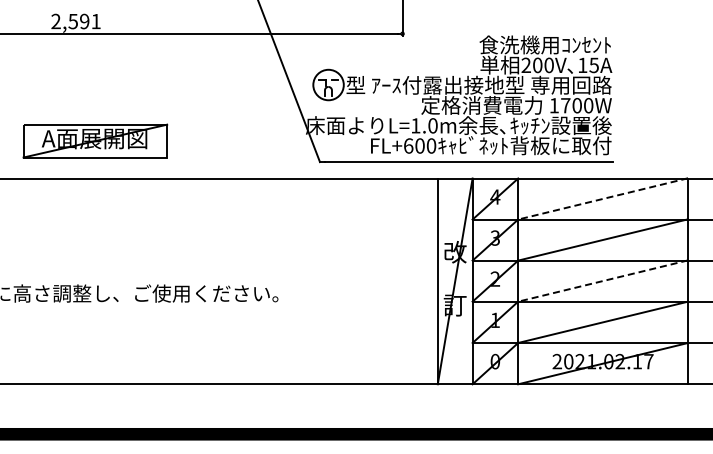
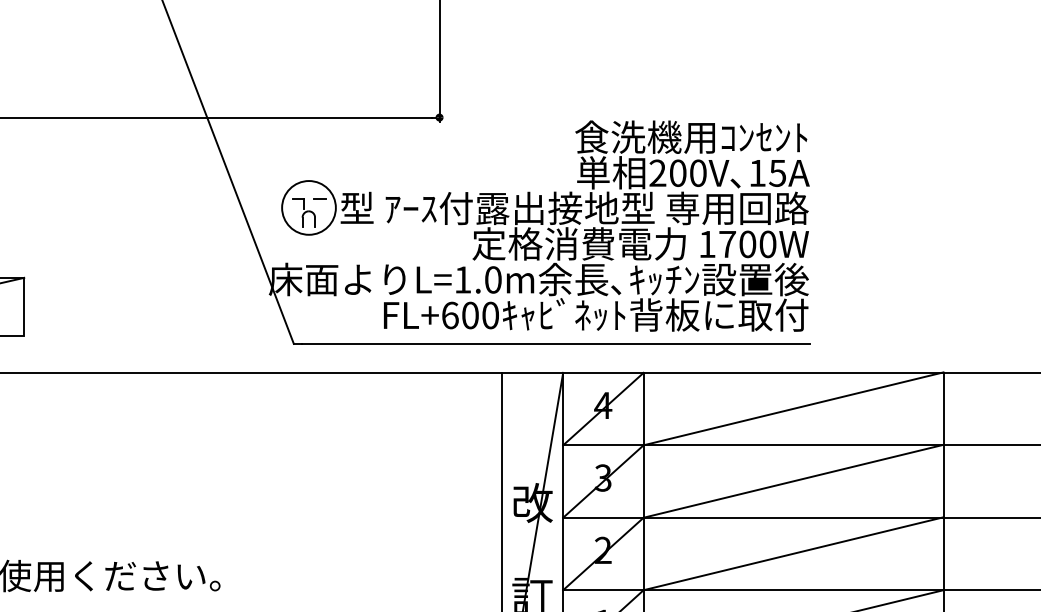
line: (602, 199) -> (792, 409), dashed -> solid
line: (602, 281) -> (792, 554), dashed -> solid

